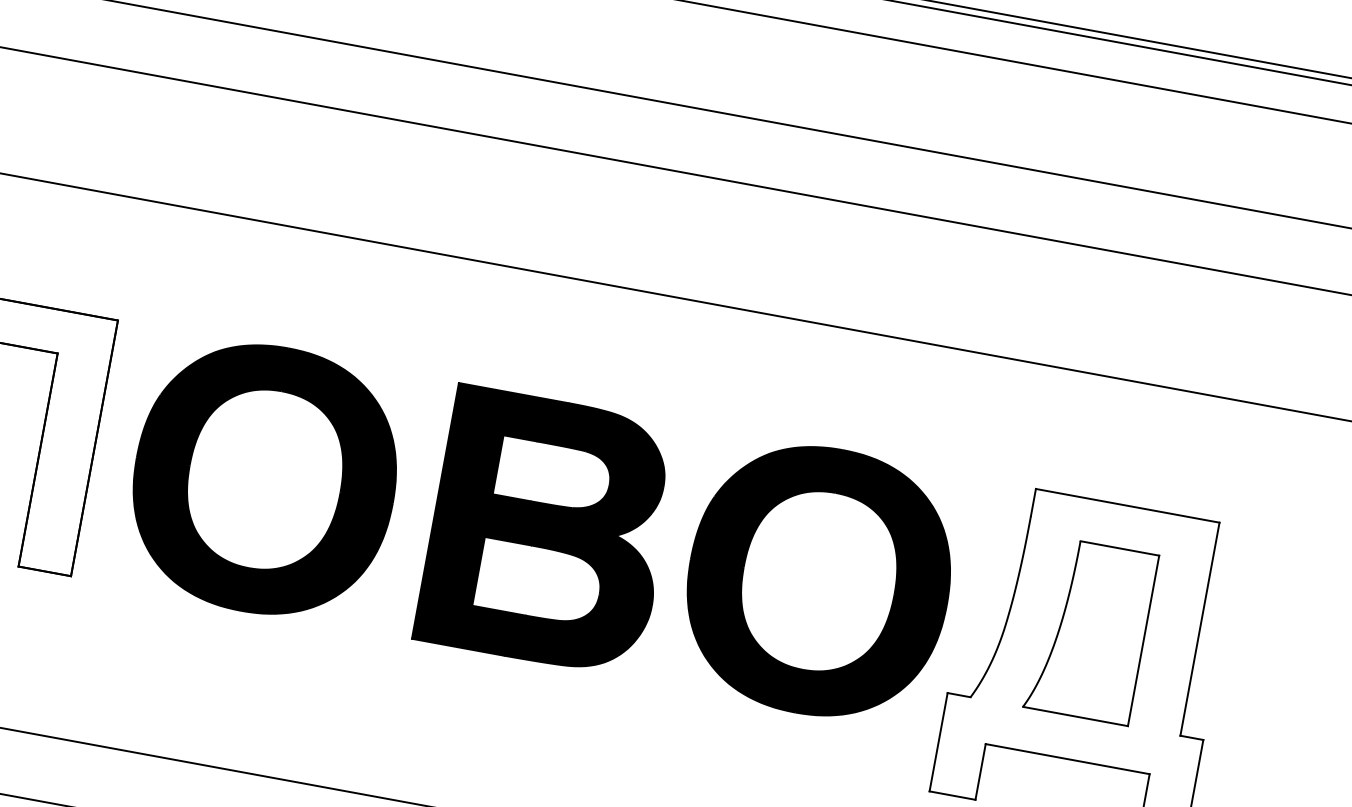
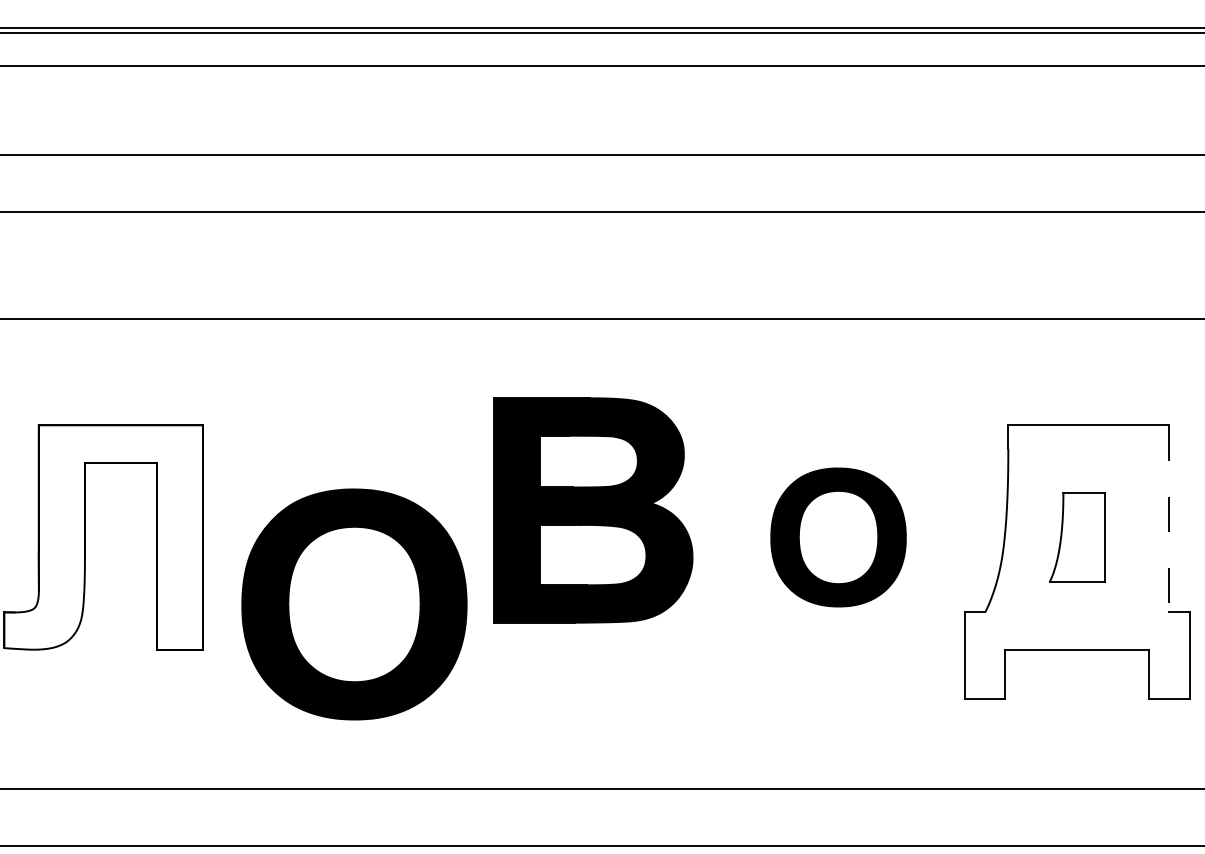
part: (265, 479) -> (354, 604), moved
part: (548, 531) -> (593, 510), moved
part: (818, 581) -> (838, 537), size x0.6
line: (1199, 630) -> (1169, 519), solid -> dashed
part: (1090, 631) -> (1076, 537), size x0.6

